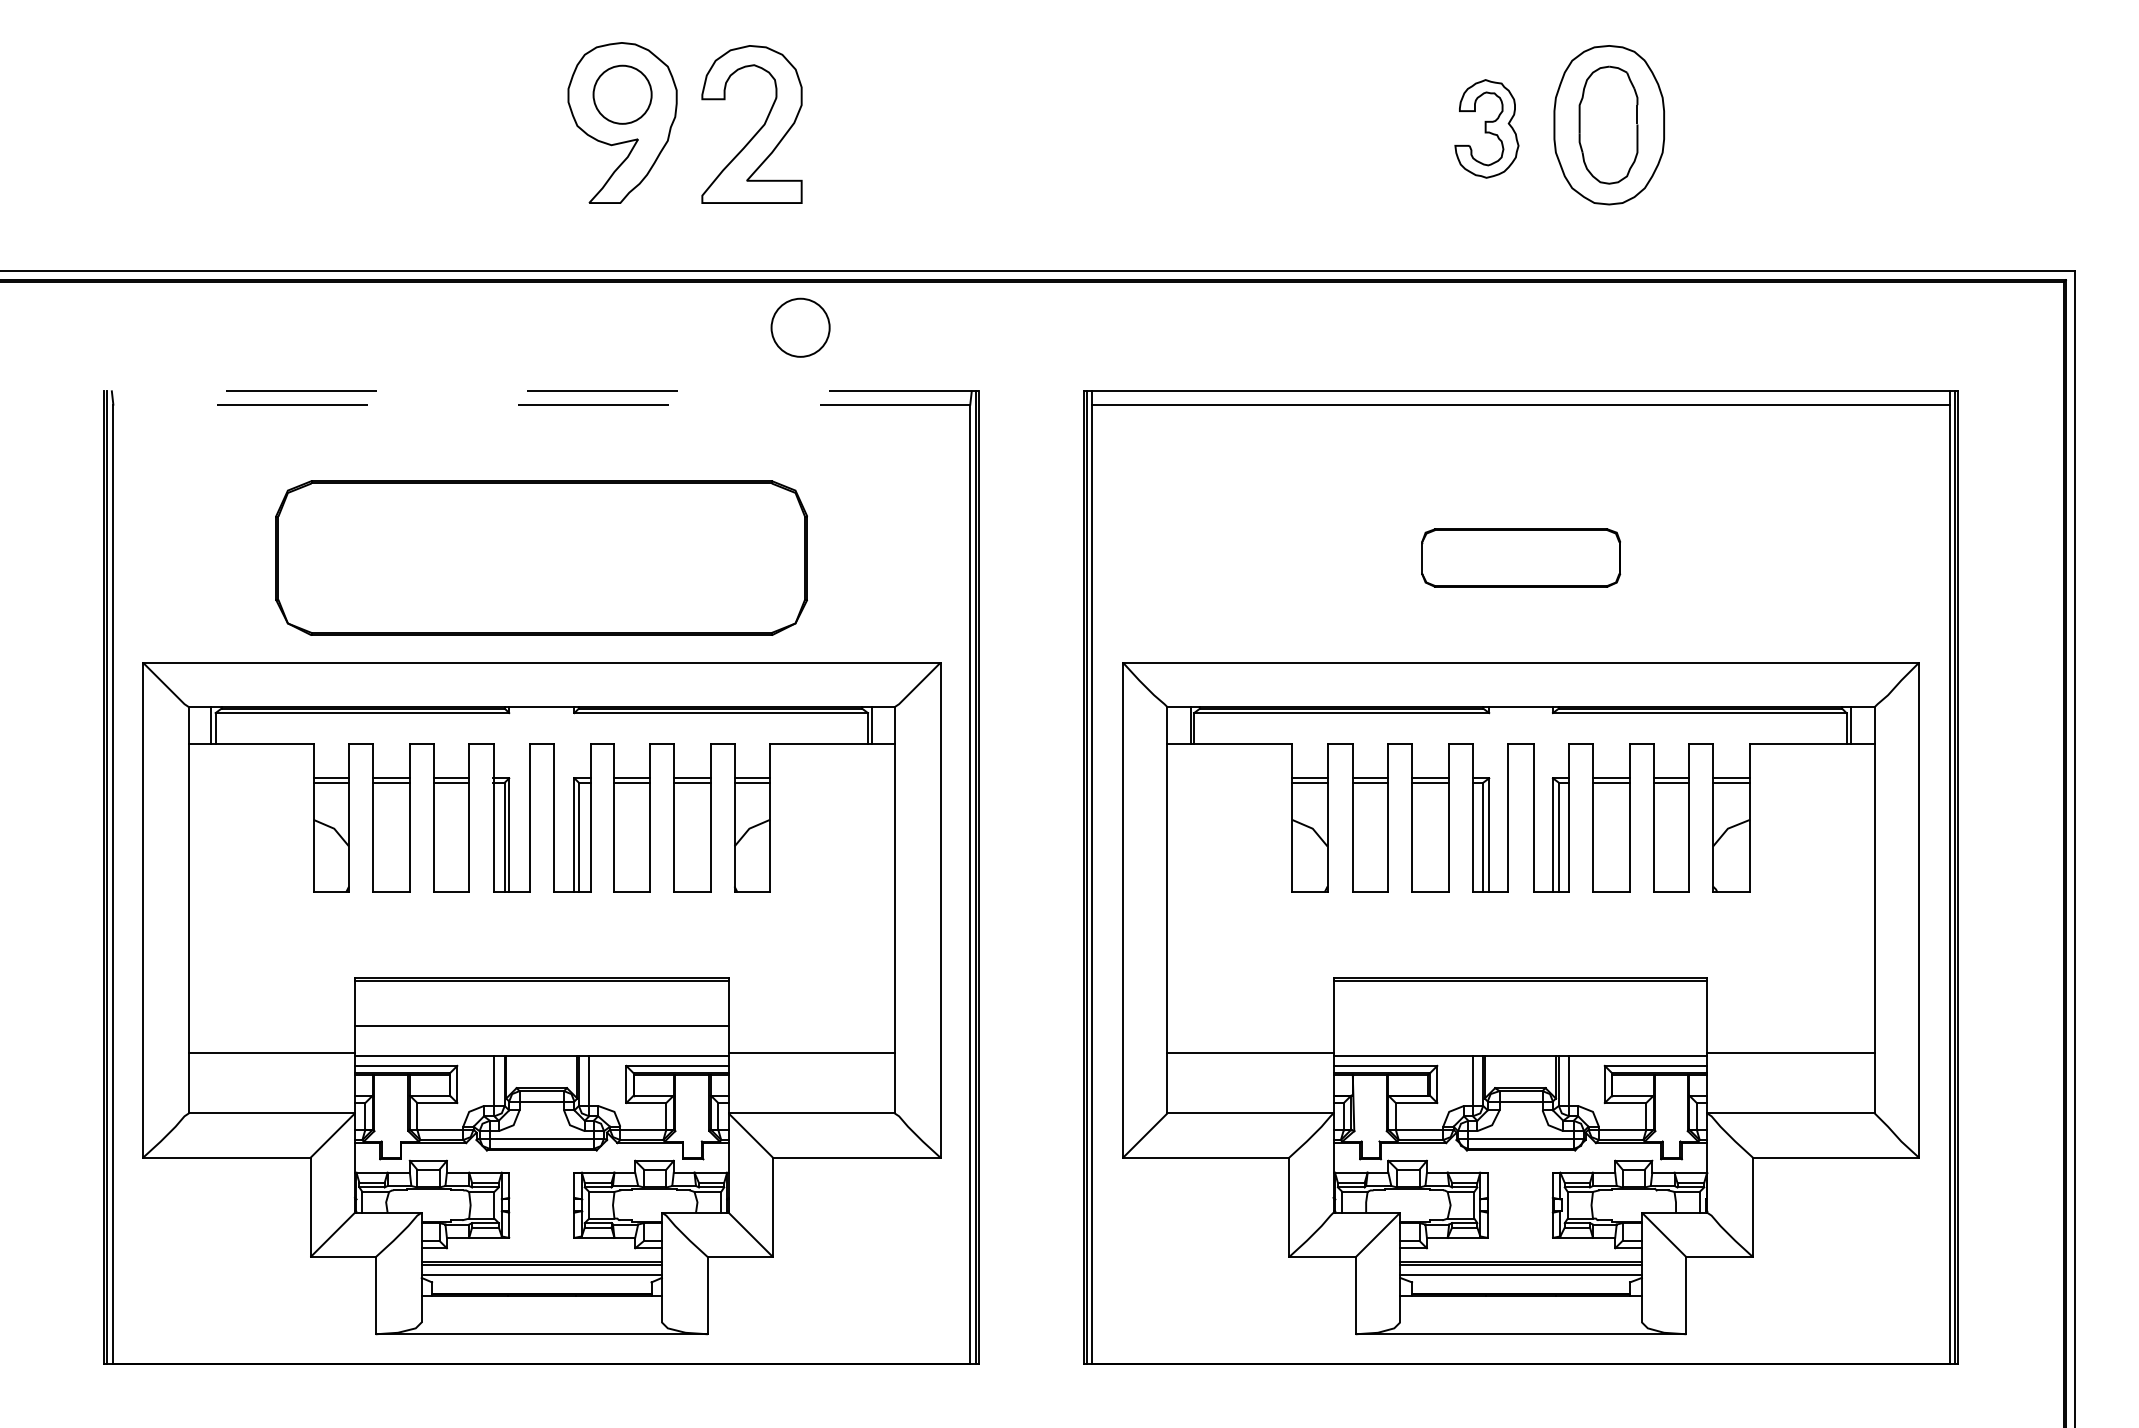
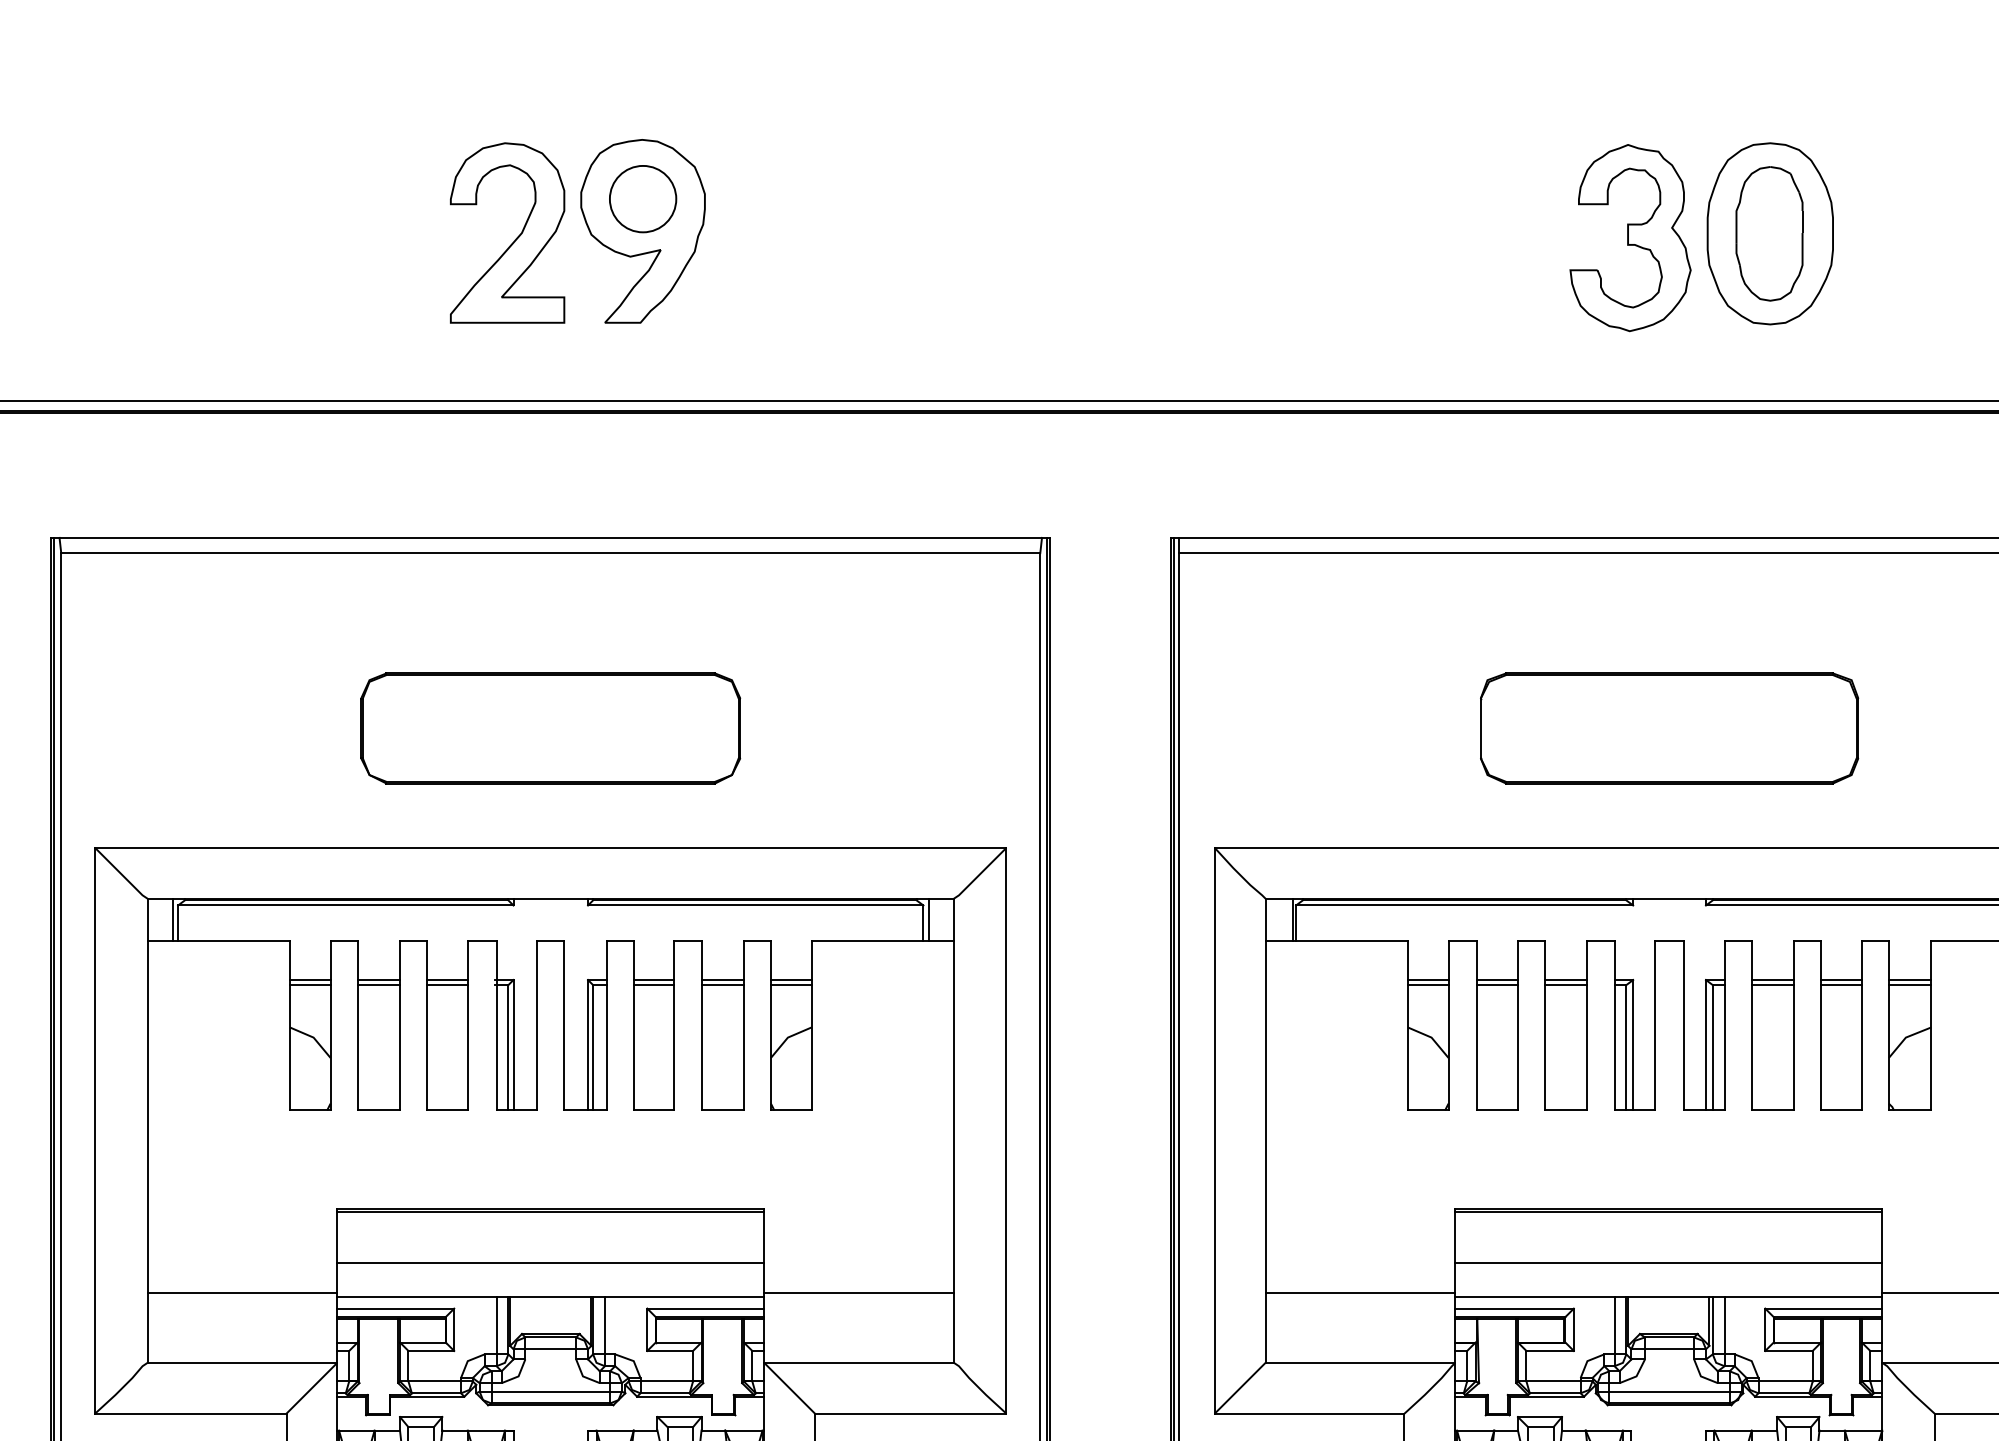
part: (1486, 128) -> (1630, 237), size x1.67
part: (758, 129) -> (514, 238), moved
circle: (800, 327) -> (846, 464), removed
line: (541, 391) -> (550, 538), dashed -> solid
line: (541, 404) -> (550, 552), dashed -> solid
part: (541, 557) -> (550, 727), size x0.62
part: (1521, 557) -> (1670, 727), size x1.67
line: (1520, 1025) -> (1668, 1262), added

